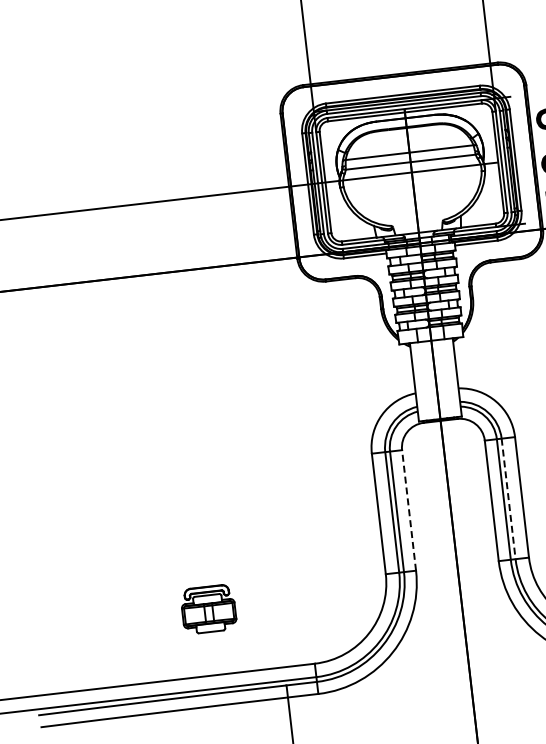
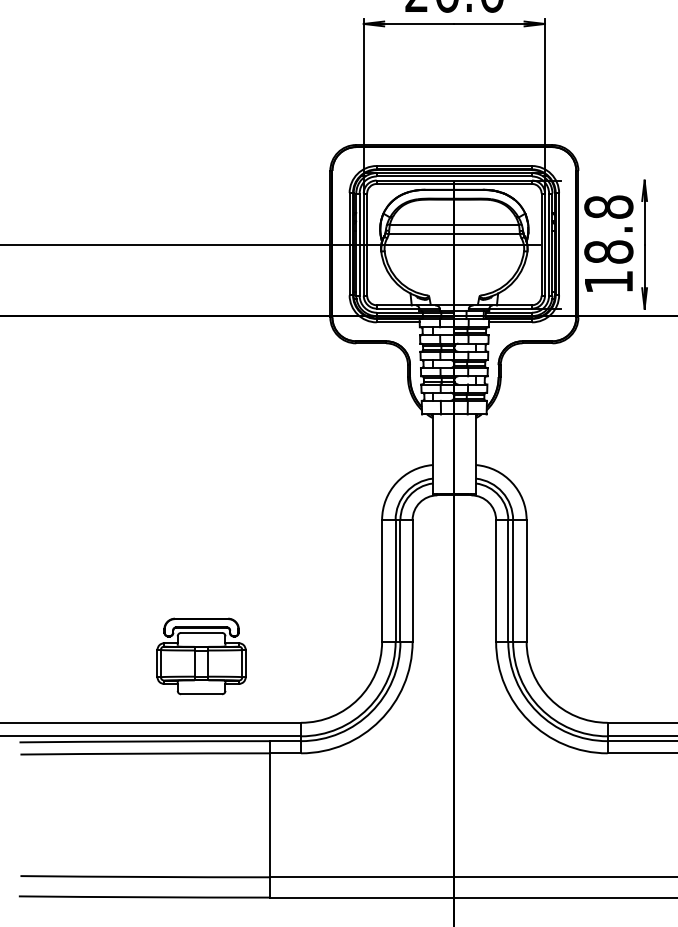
line: (508, 498) -> (513, 580), dashed -> solid
line: (408, 510) -> (412, 580), dashed -> solid
part: (208, 609) -> (201, 656), size x1.67

